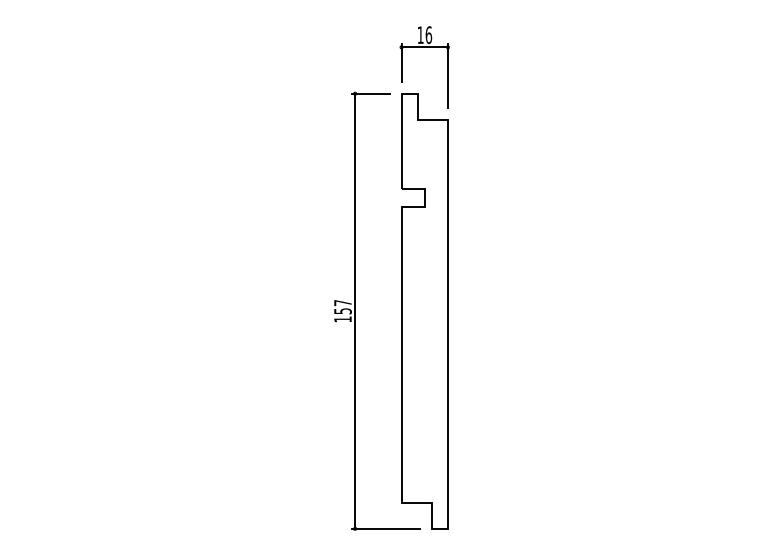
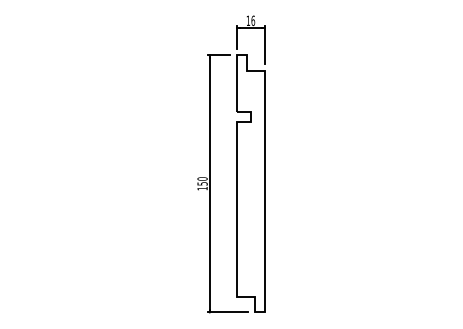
text: (342, 302) -> (202, 178), 157 -> 150

